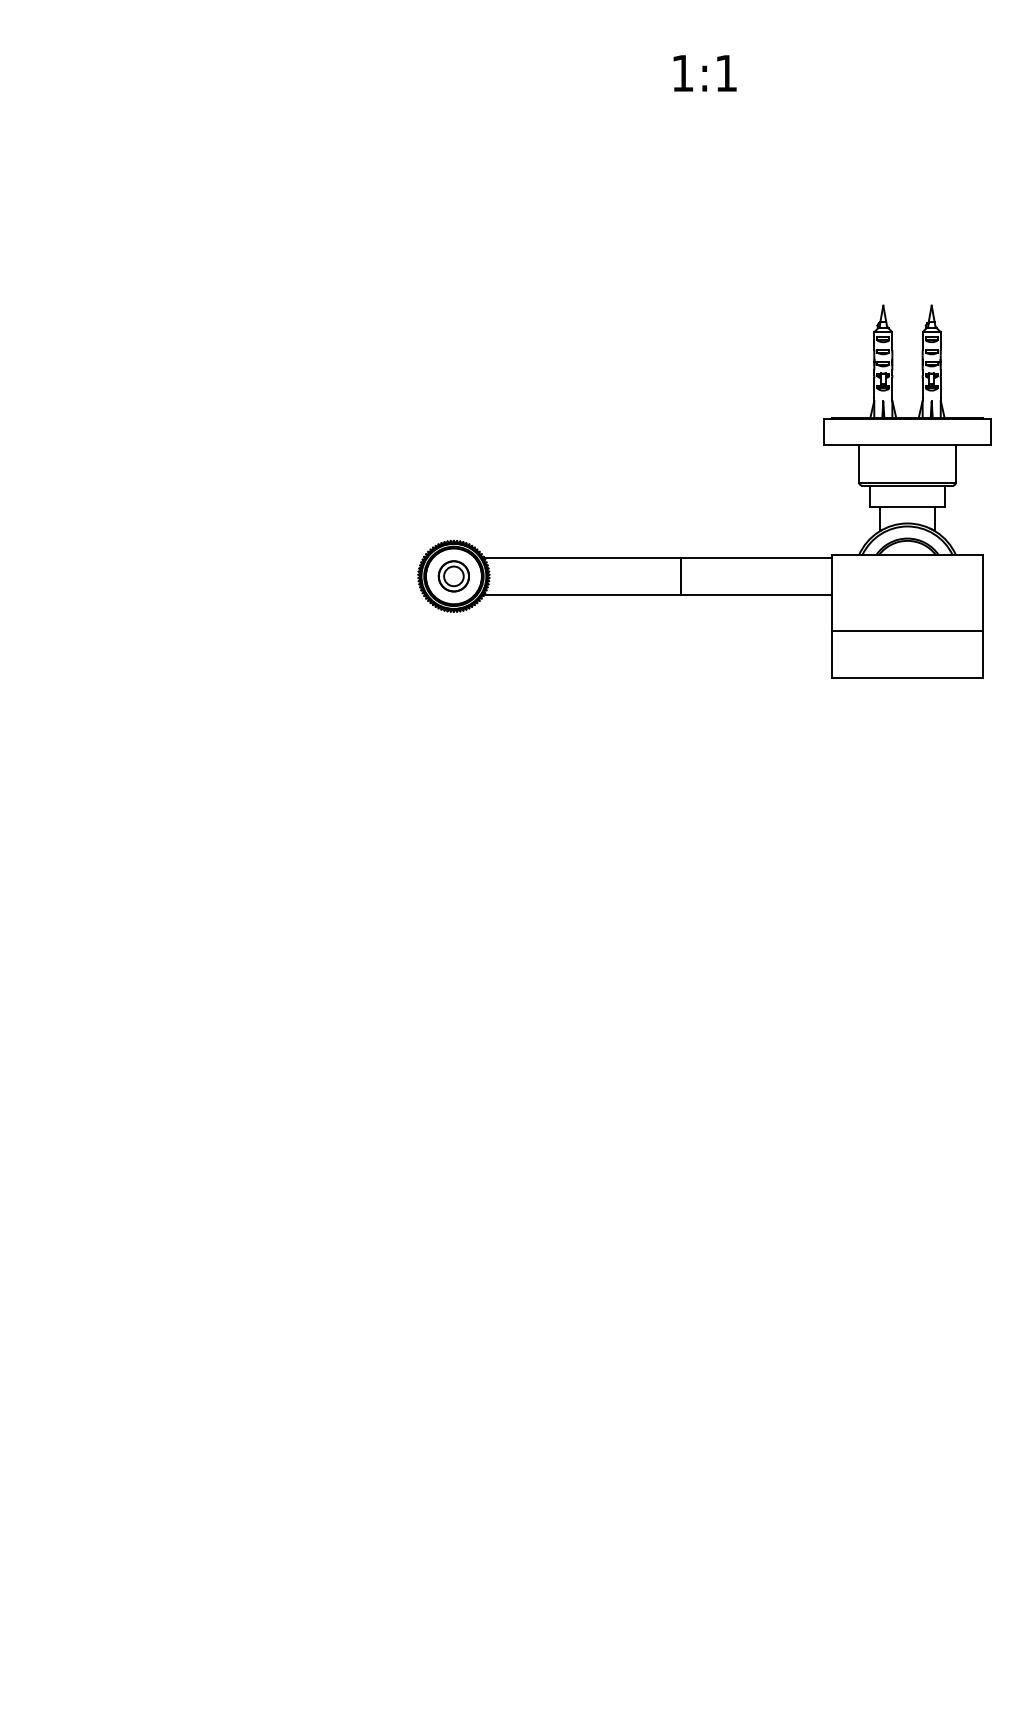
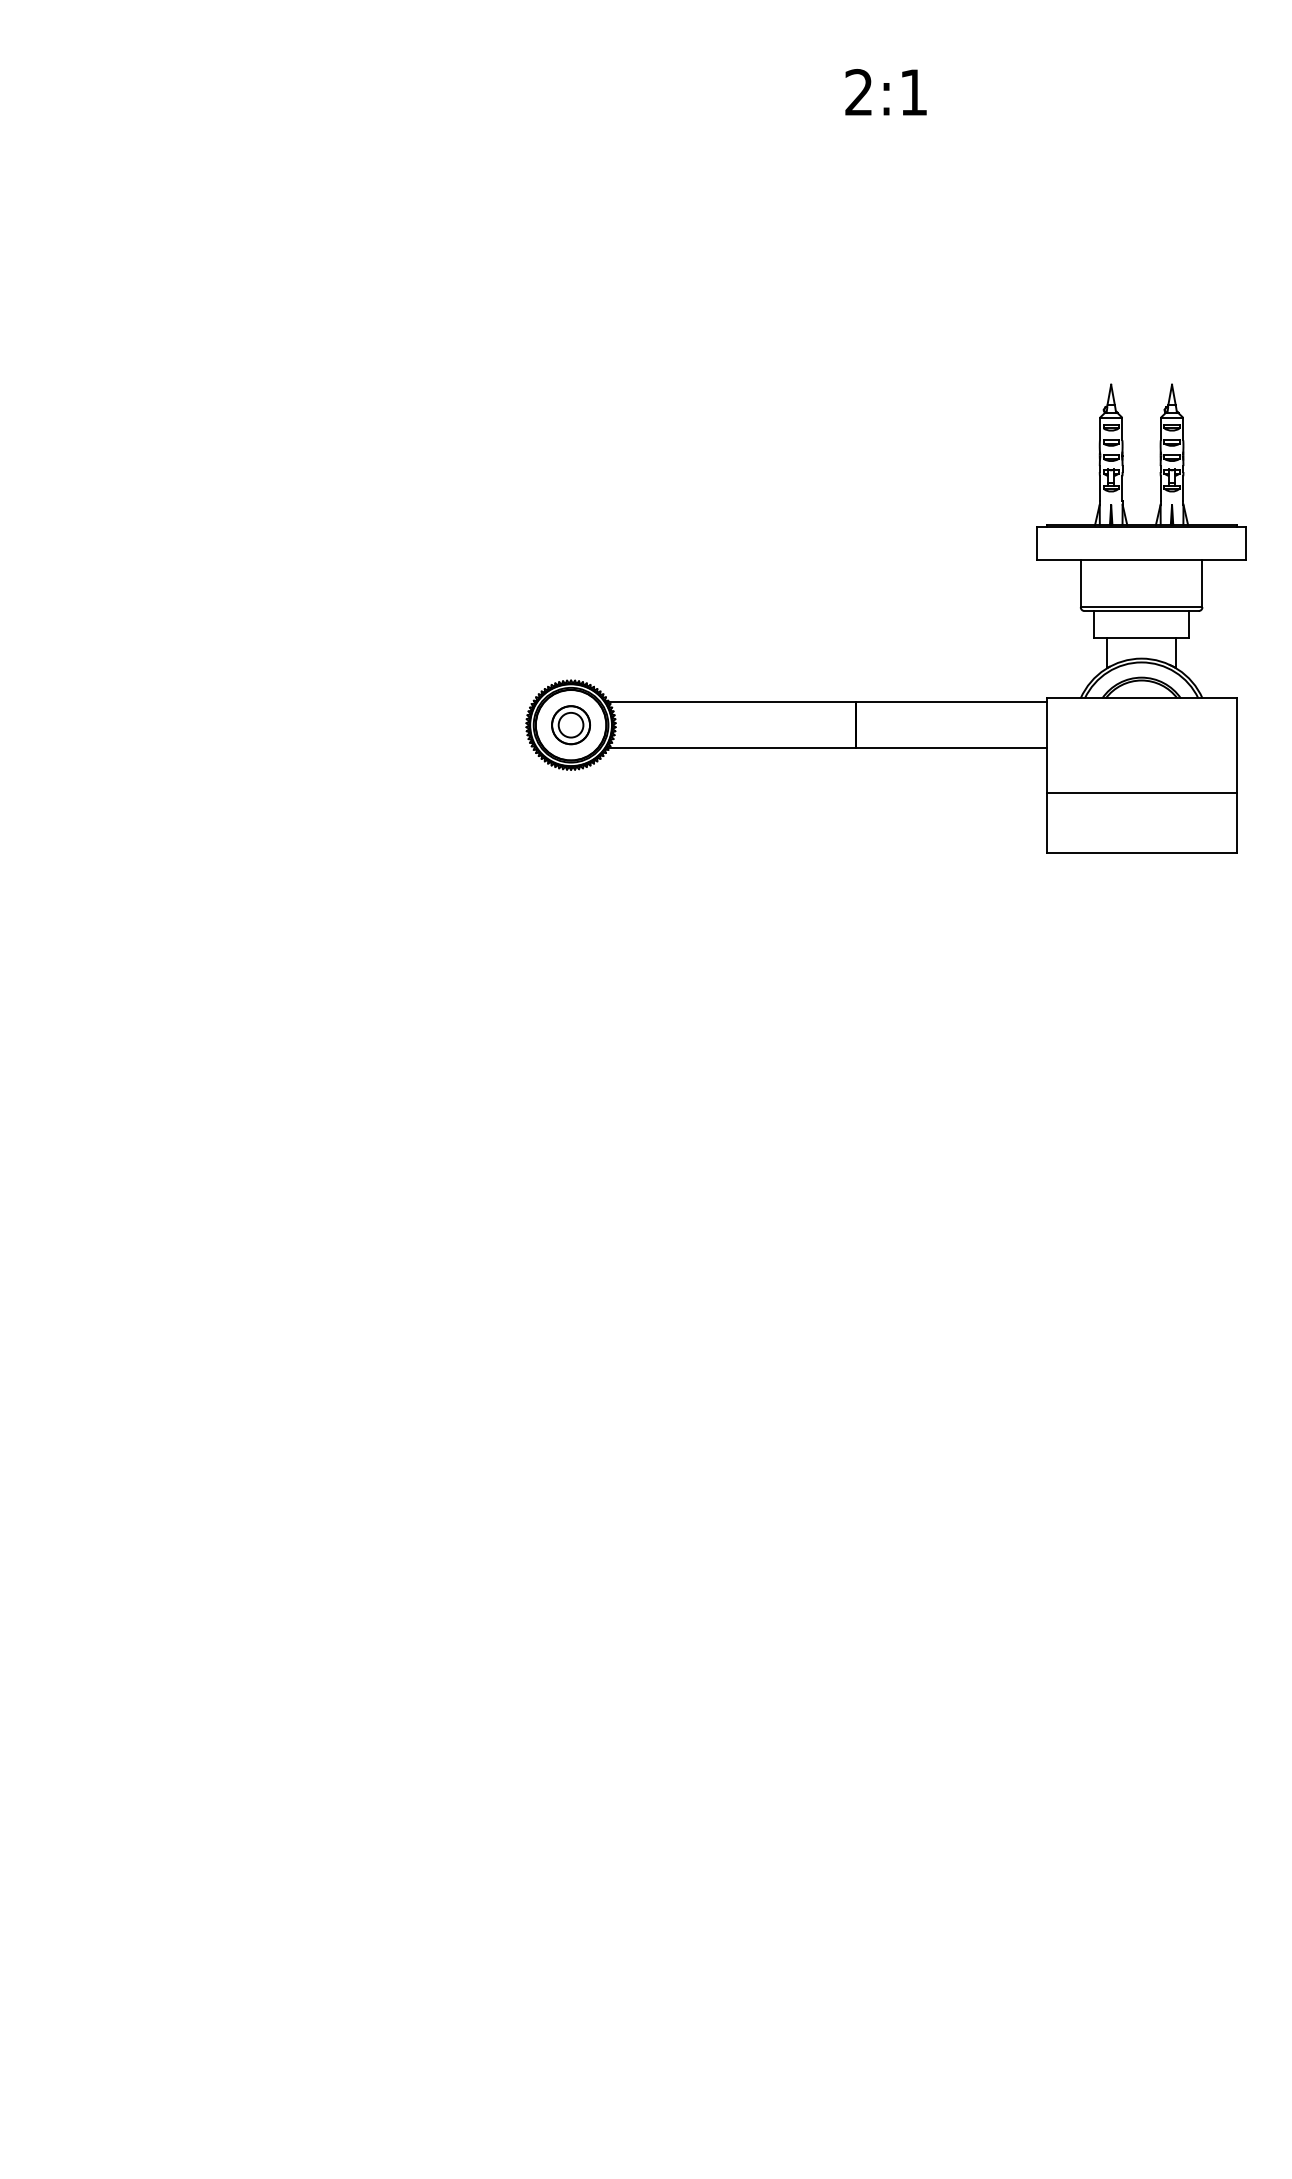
text: (682, 72) -> (858, 91), 1:1 -> 2:1

